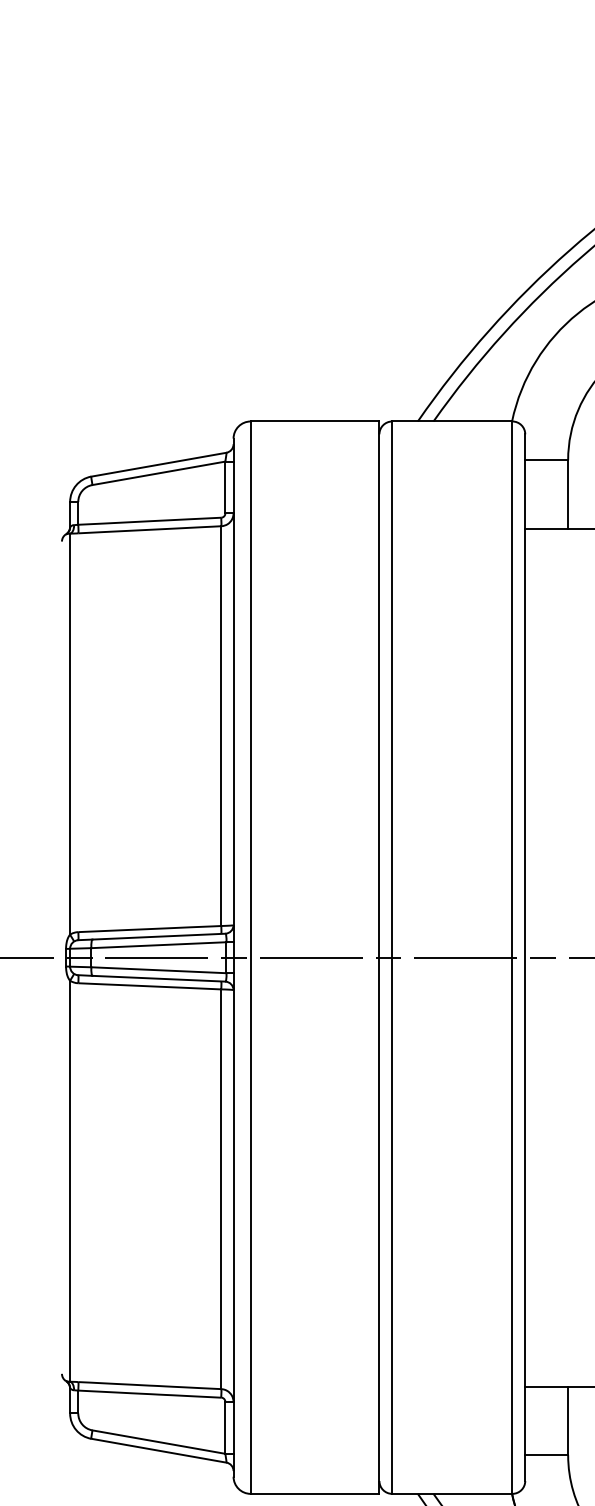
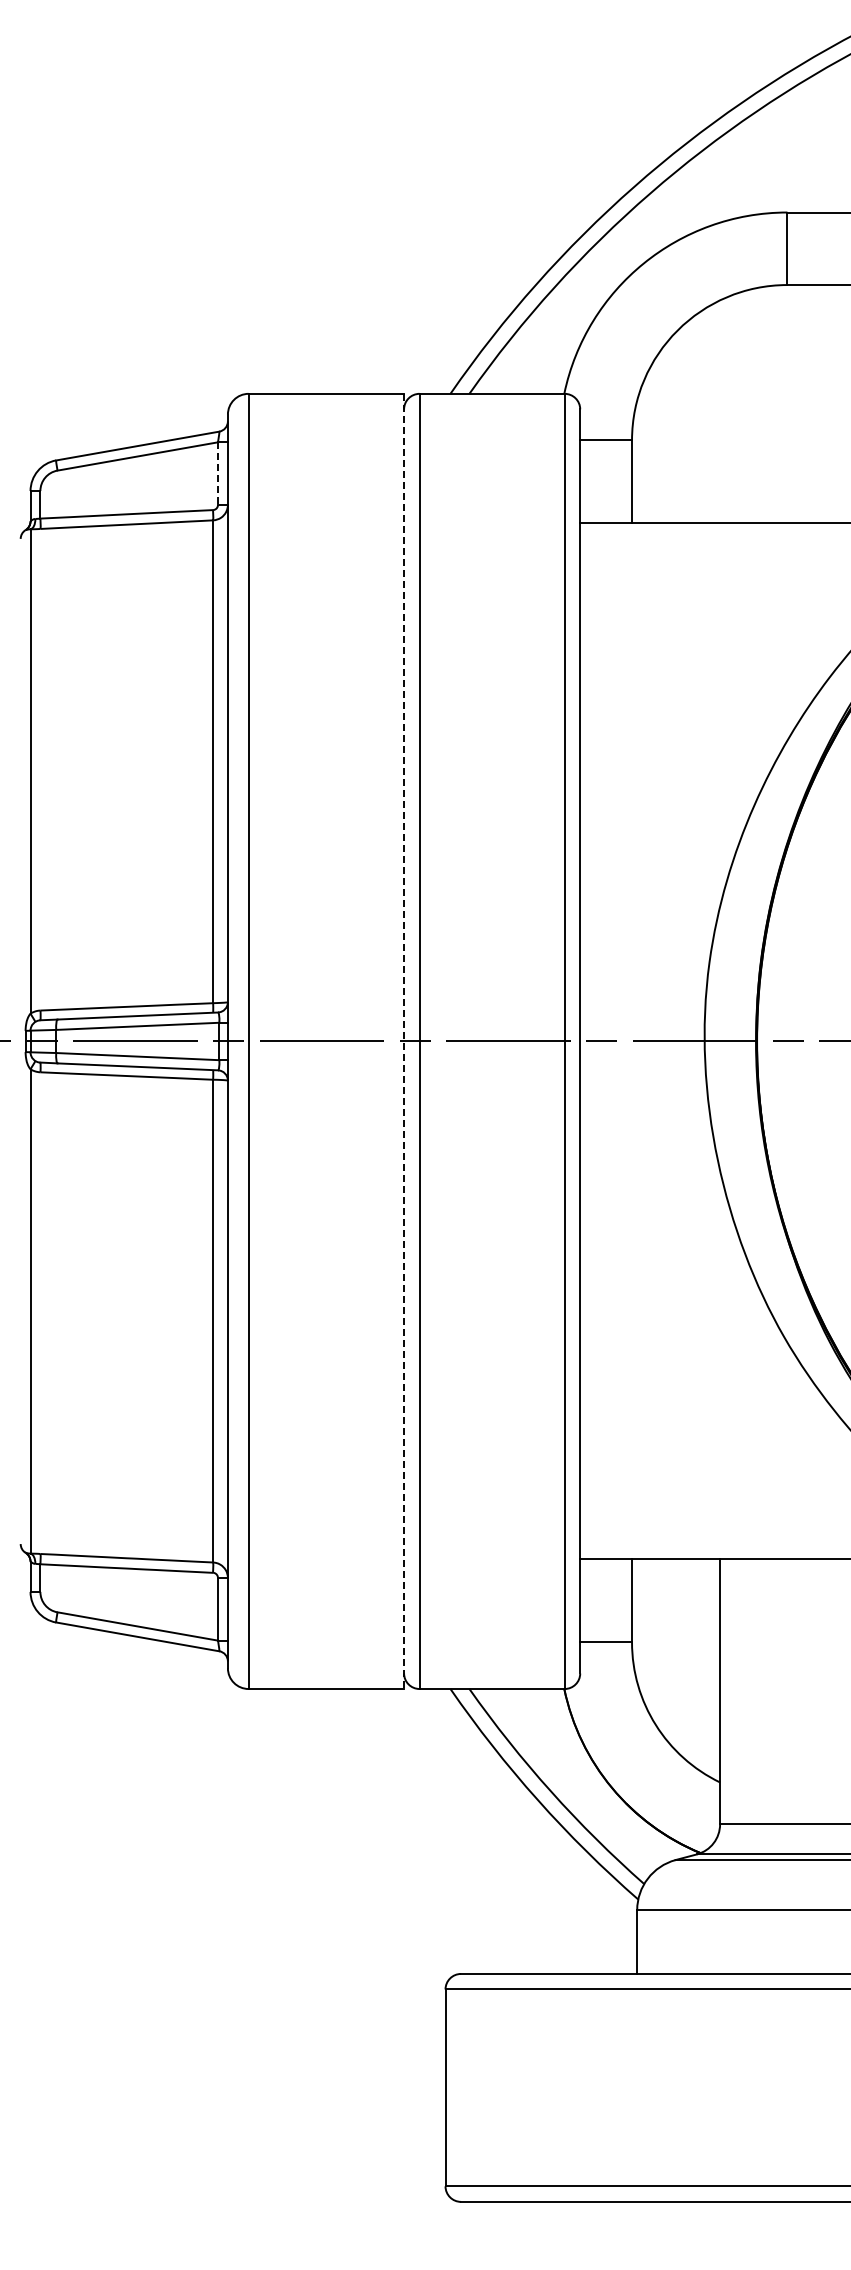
line: (224, 488) -> (217, 474), solid -> dashed
line: (379, 957) -> (404, 1041), solid -> dashed

